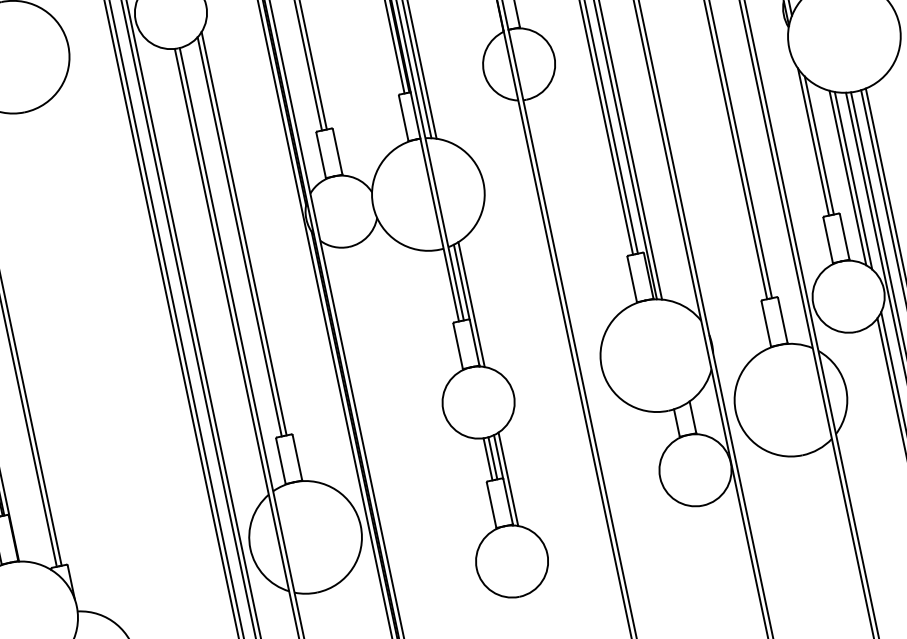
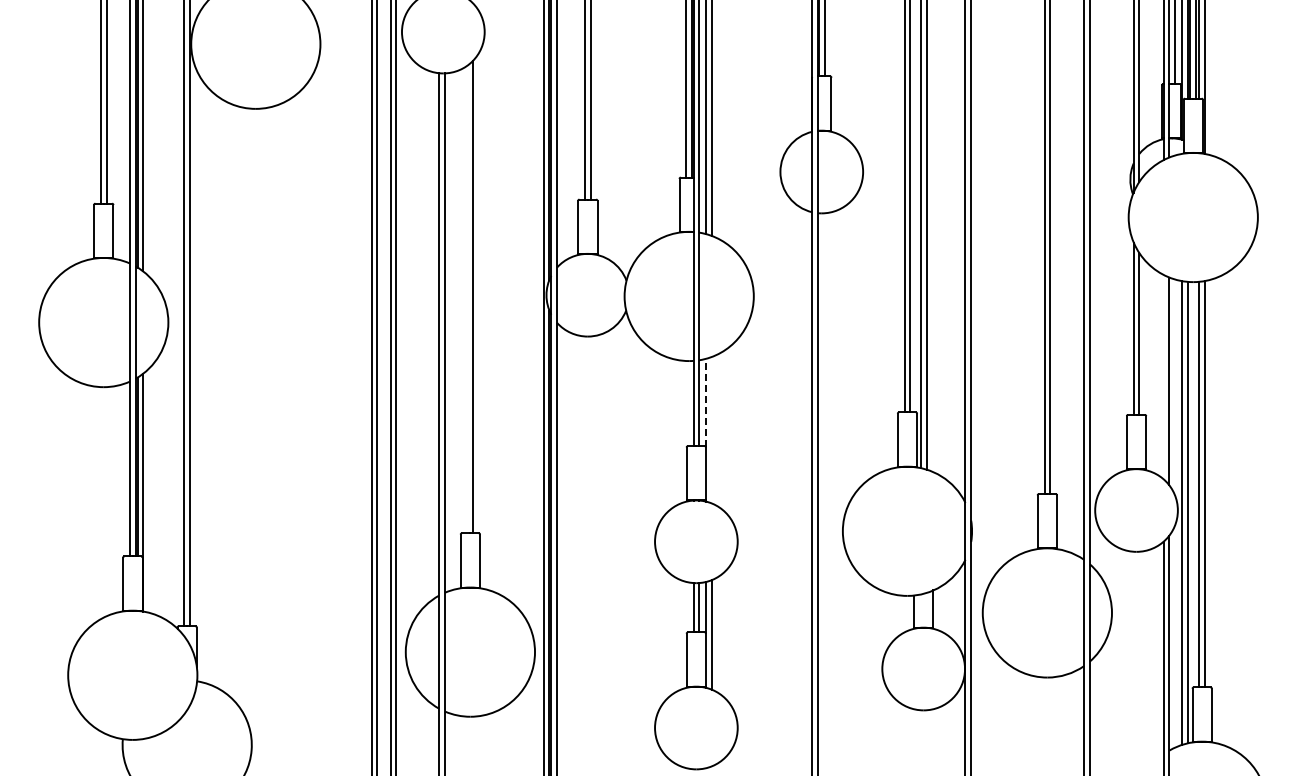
line: (847, 178) -> (1163, 377), removed
line: (239, 236) -> (467, 299), removed
line: (461, 282) -> (705, 402), solid -> dashed
line: (471, 304) -> (711, 430), removed

